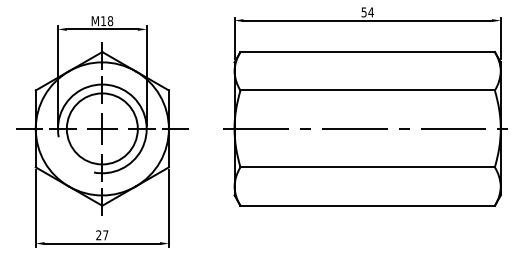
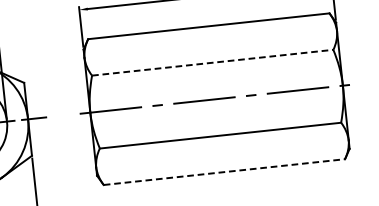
line: (368, 90) -> (213, 62), solid -> dashed
line: (368, 205) -> (225, 171), solid -> dashed

